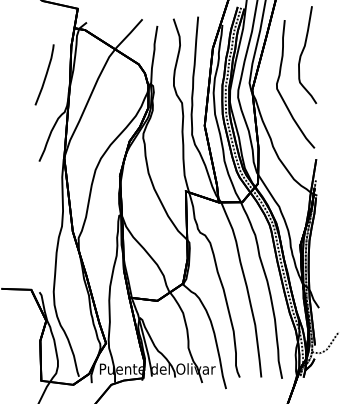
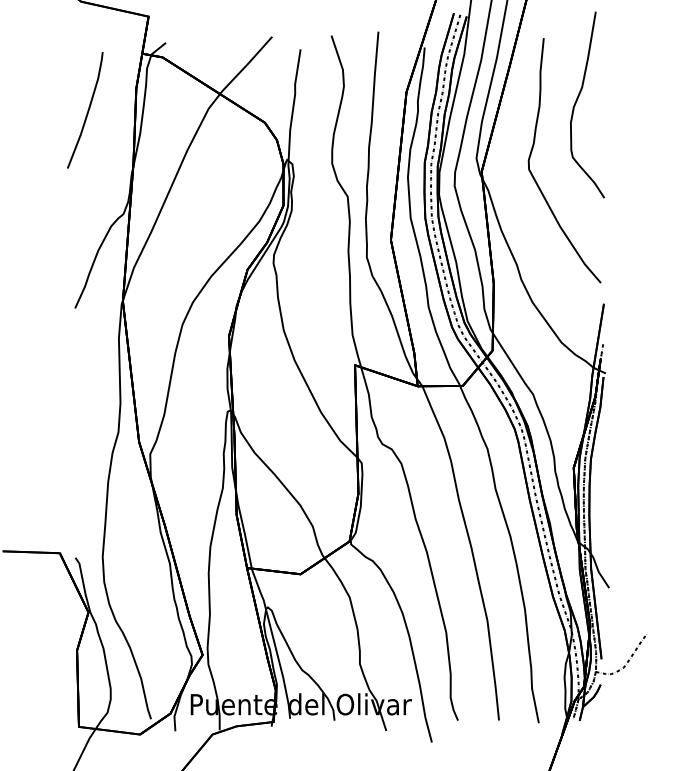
curve: (45, 74) -> (86, 109), moved

